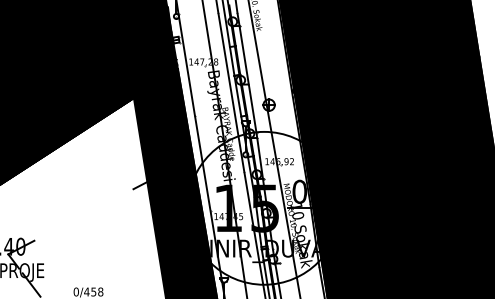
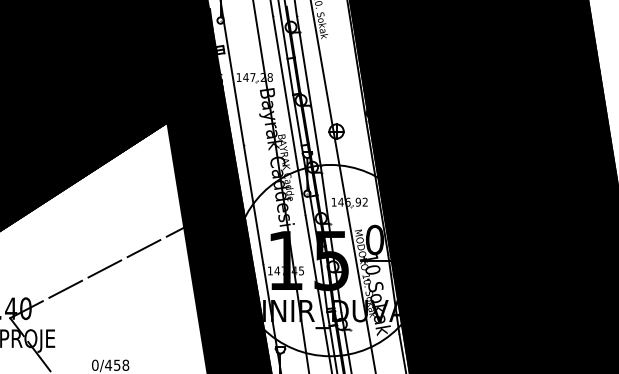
line: (114, 198) -> (143, 248), added
line: (83, 214) -> (104, 268), added
line: (52, 230) -> (65, 288), added

